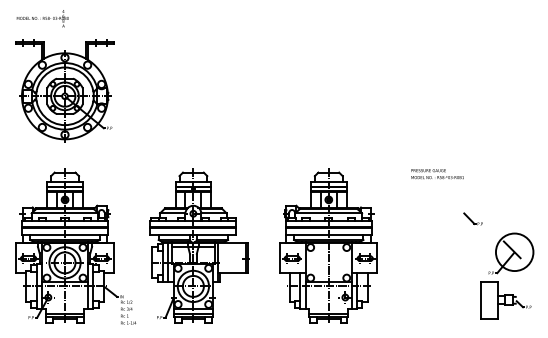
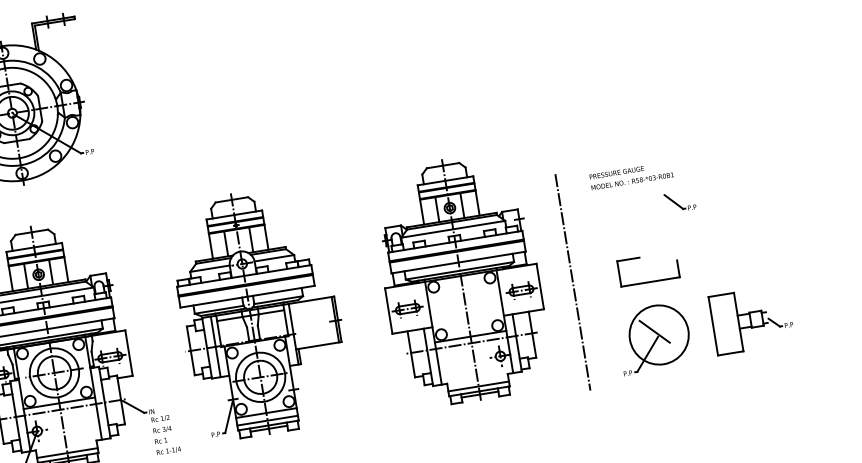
text: (437, 174) -> (631, 176), moved
part: (511, 253) -> (654, 337), moved
line: (398, 258) -> (573, 281), added
part: (446, 265) -> (650, 280), added

